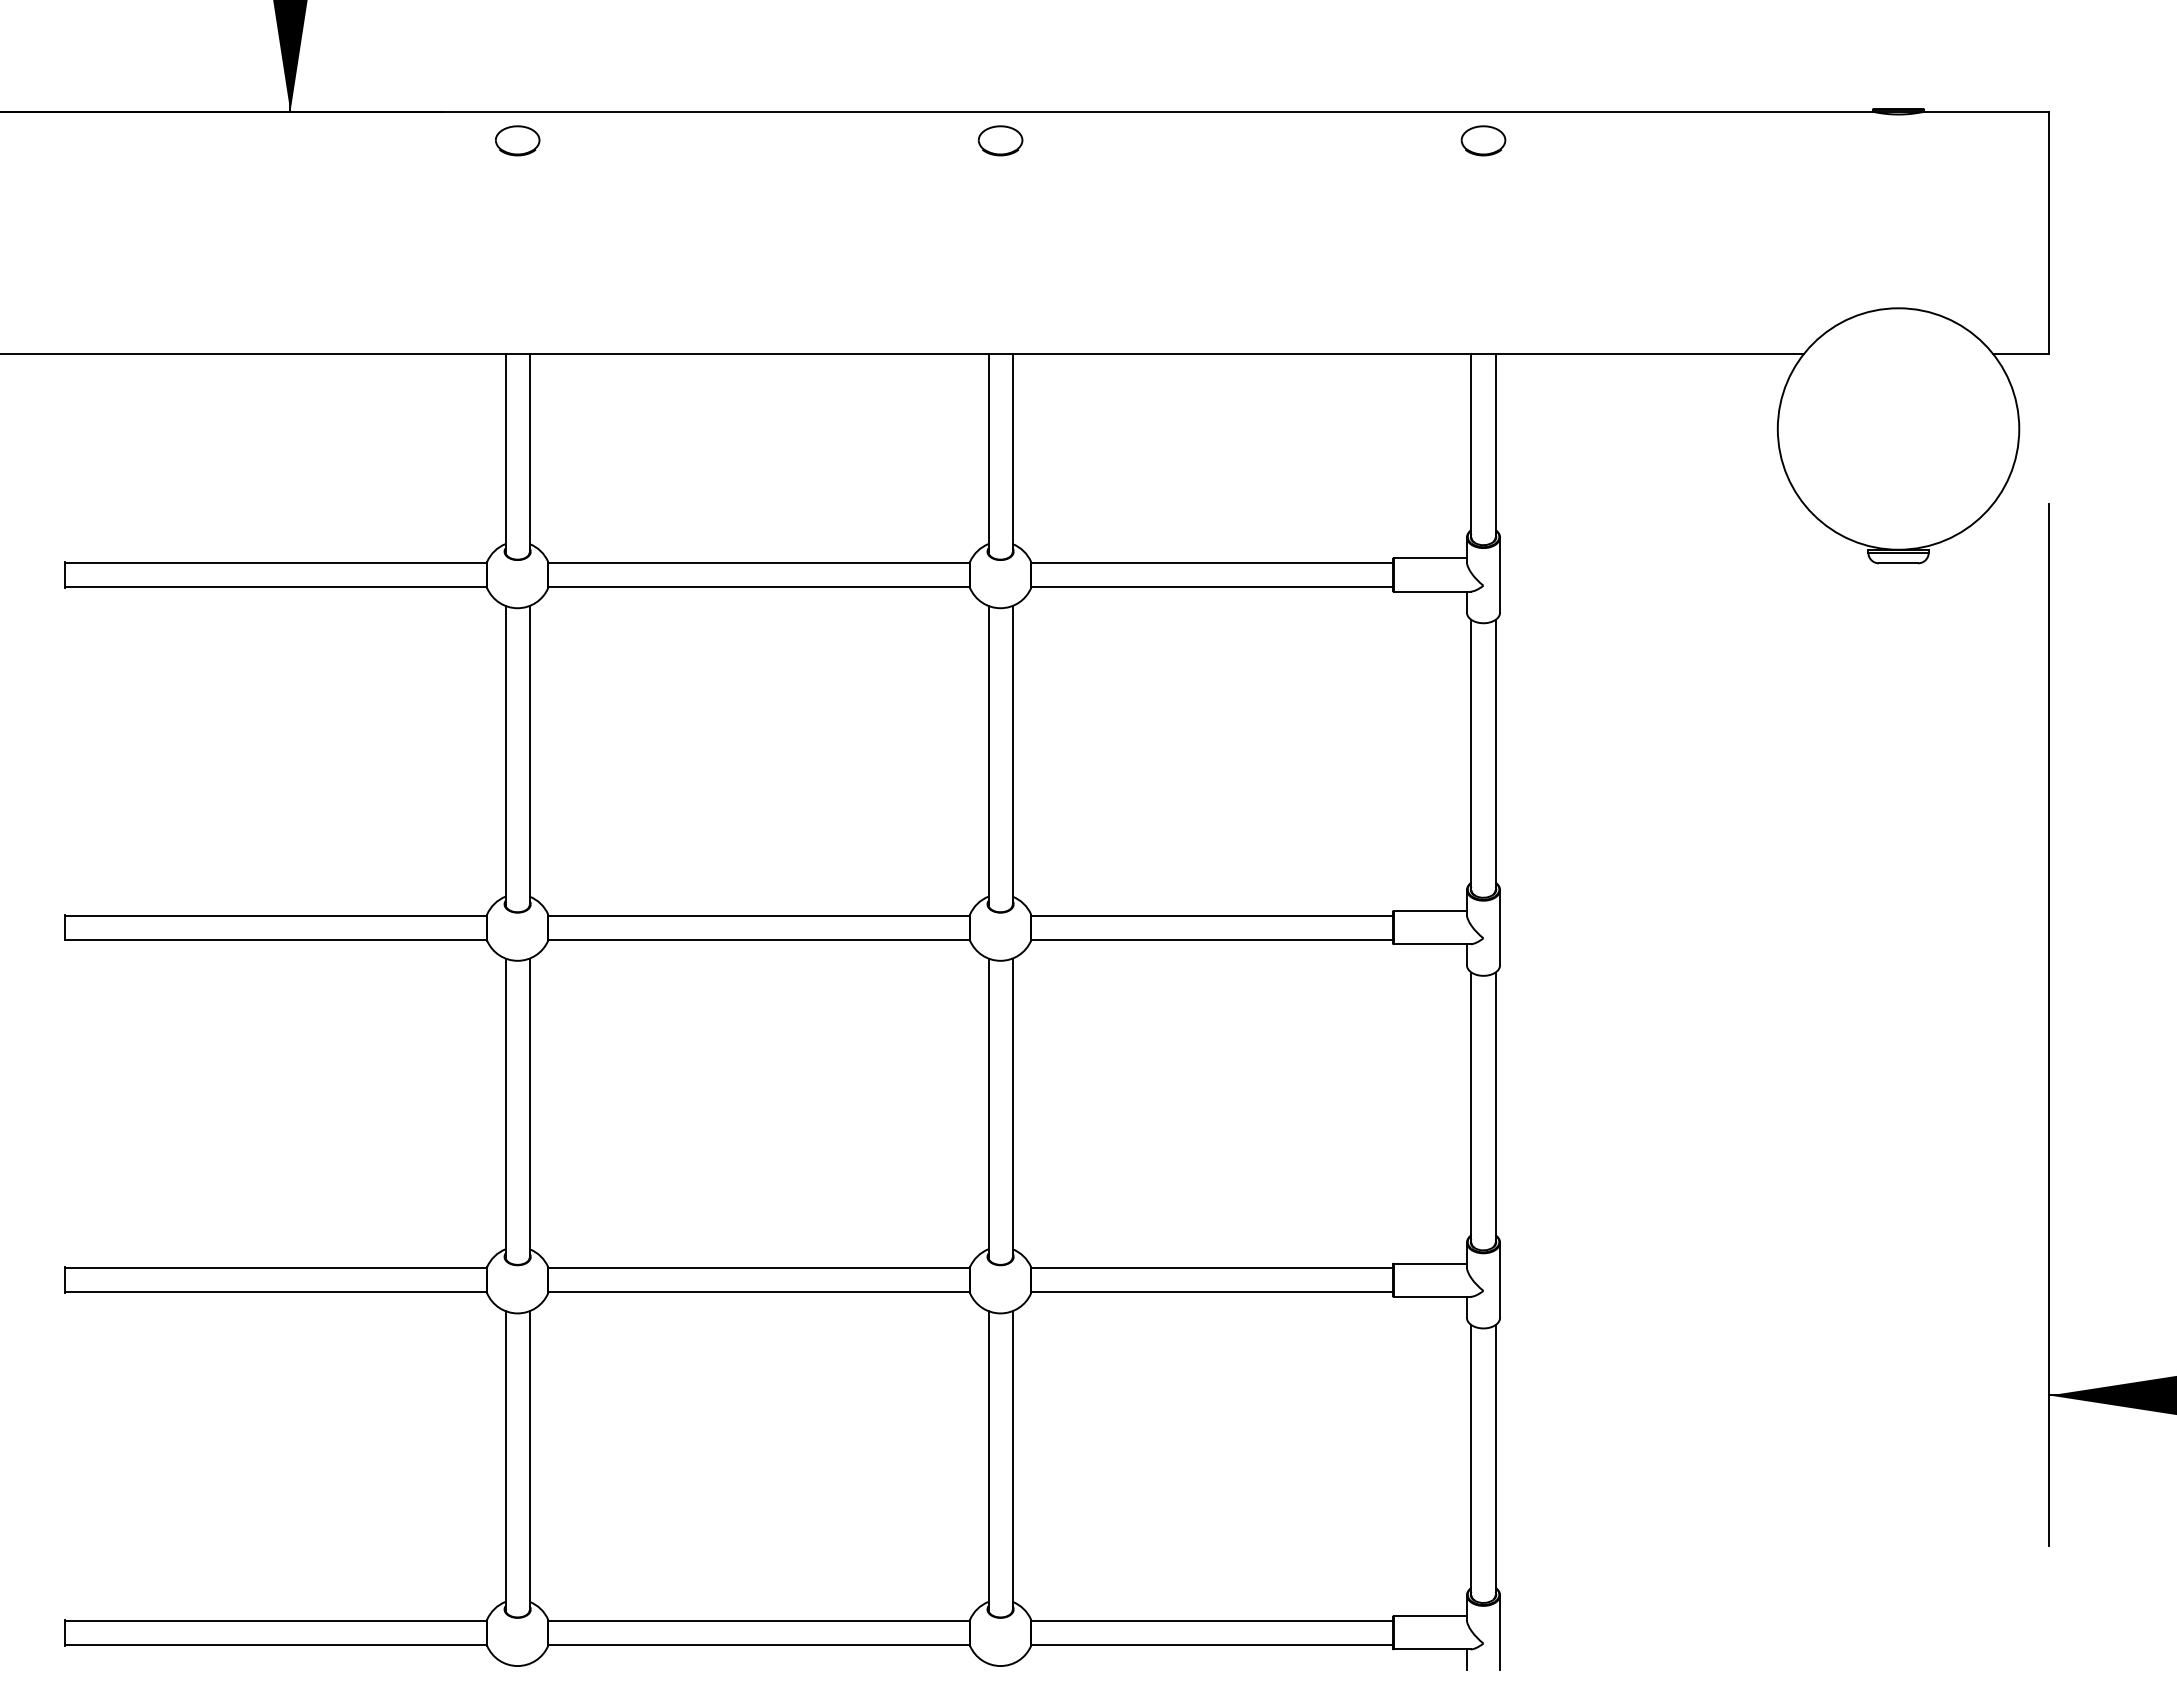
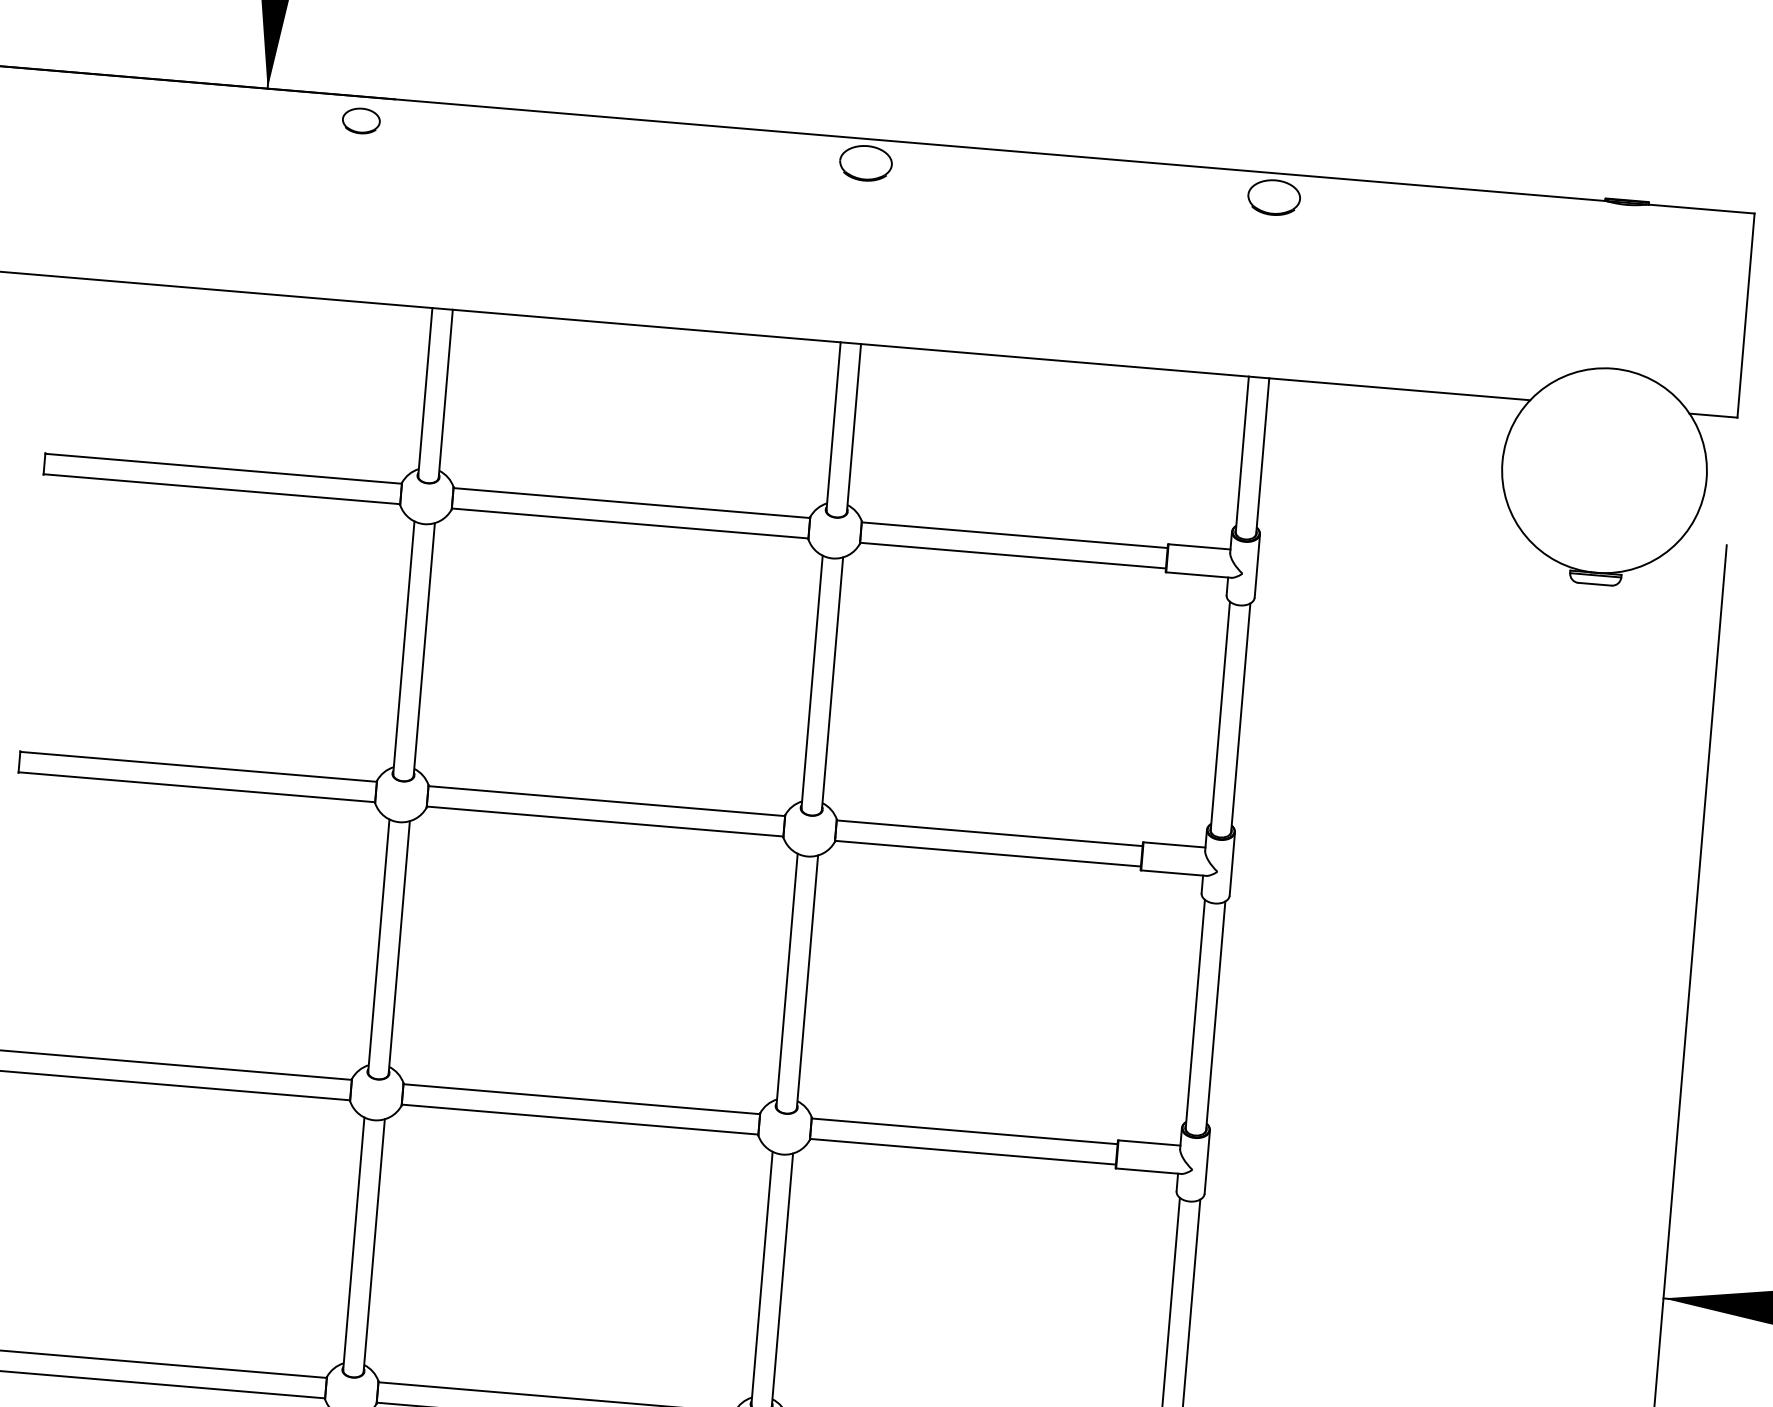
part: (517, 140) -> (361, 120), moved
part: (1000, 140) -> (865, 163), size x1.4
part: (1483, 140) -> (1274, 197), size x1.4

